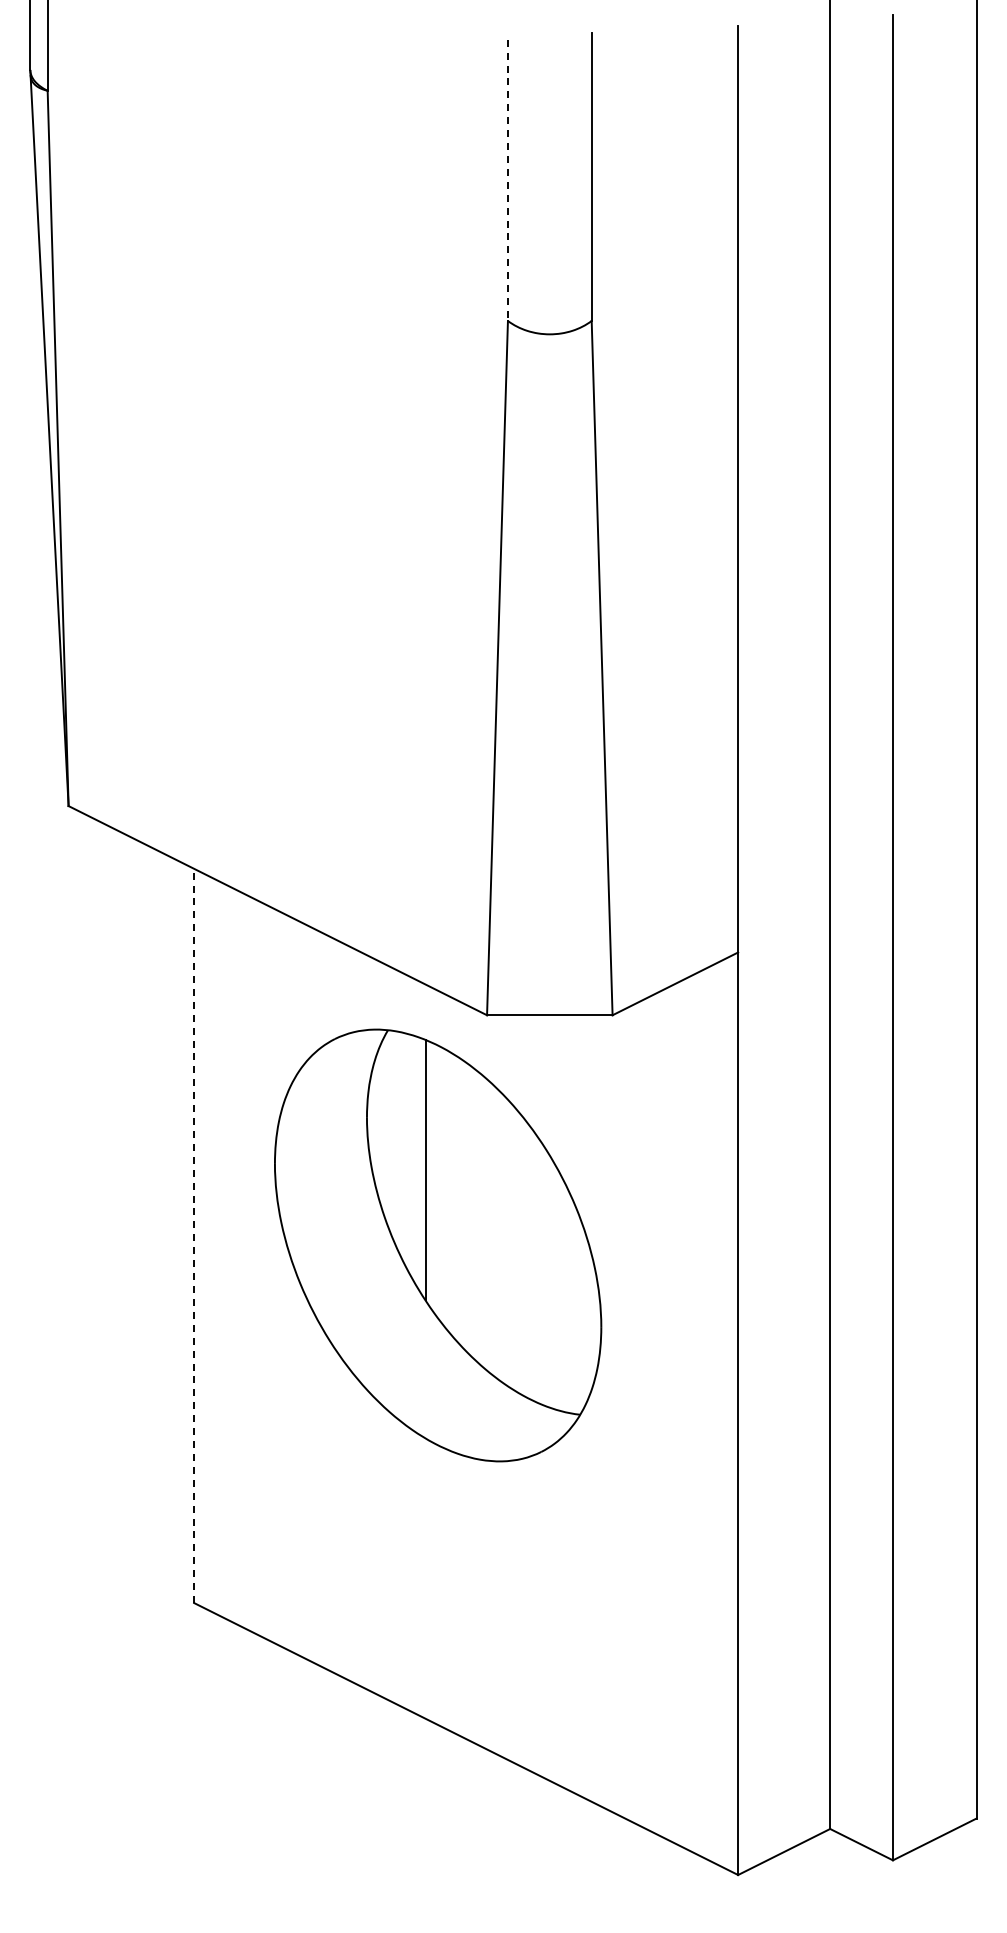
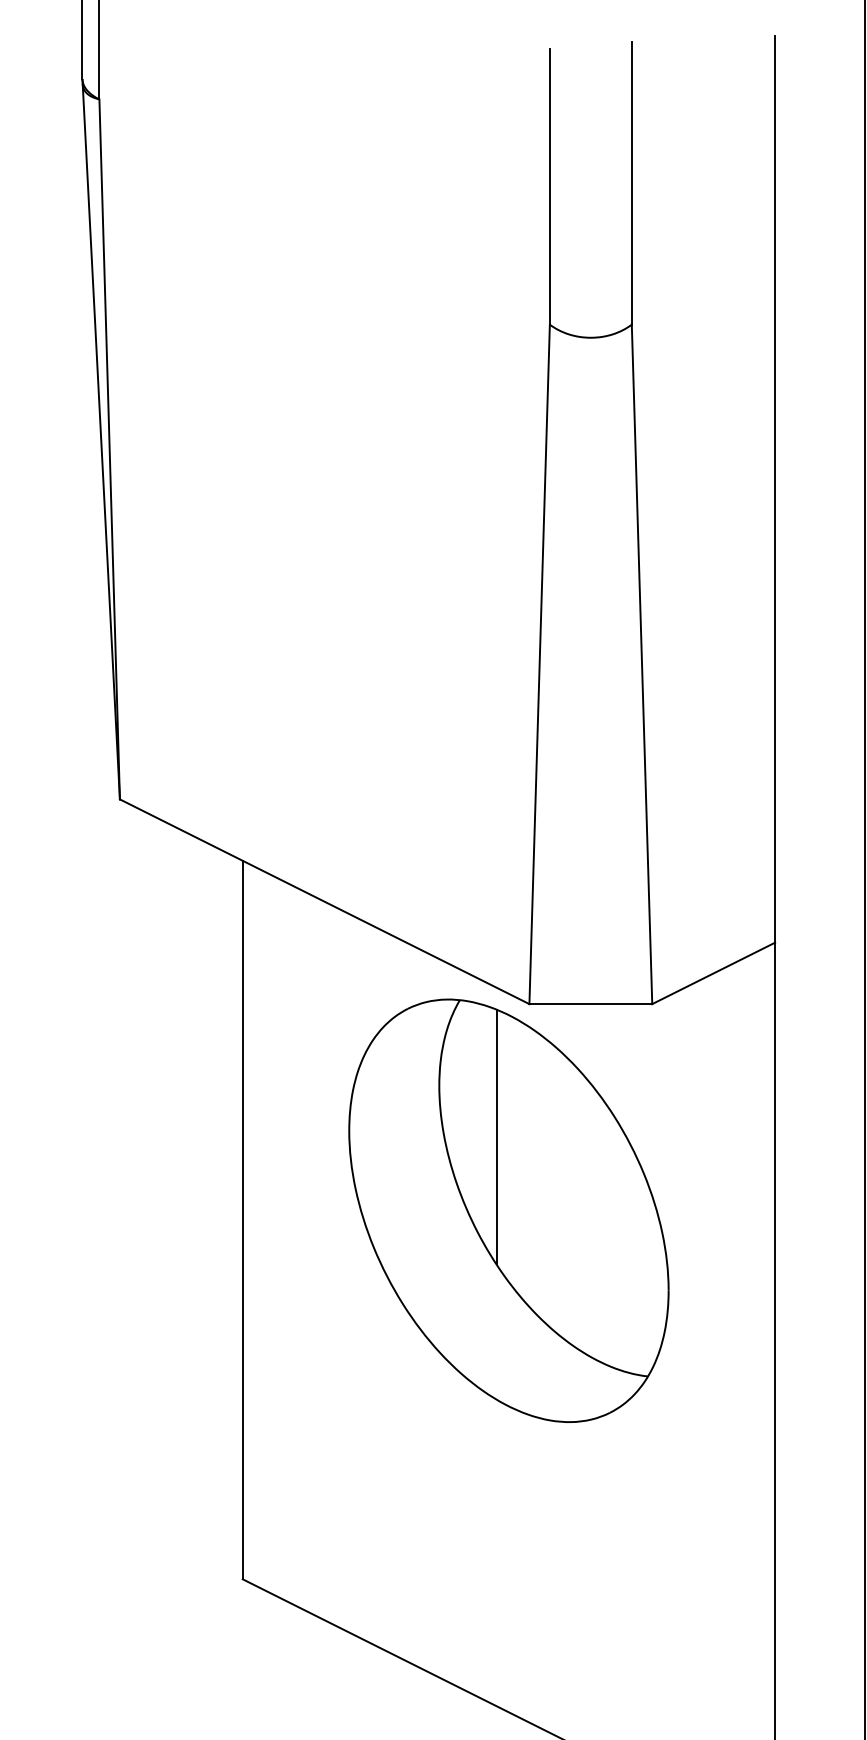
line: (507, 180) -> (549, 187), dashed -> solid
line: (194, 1235) -> (243, 1219), dashed -> solid
part: (438, 1245) -> (509, 1210), moved

